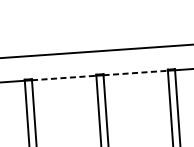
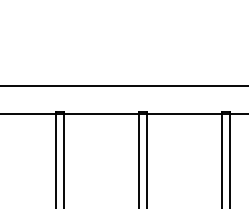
line: (135, 72) -> (184, 113), dashed -> solid
line: (64, 77) -> (101, 113), dashed -> solid

